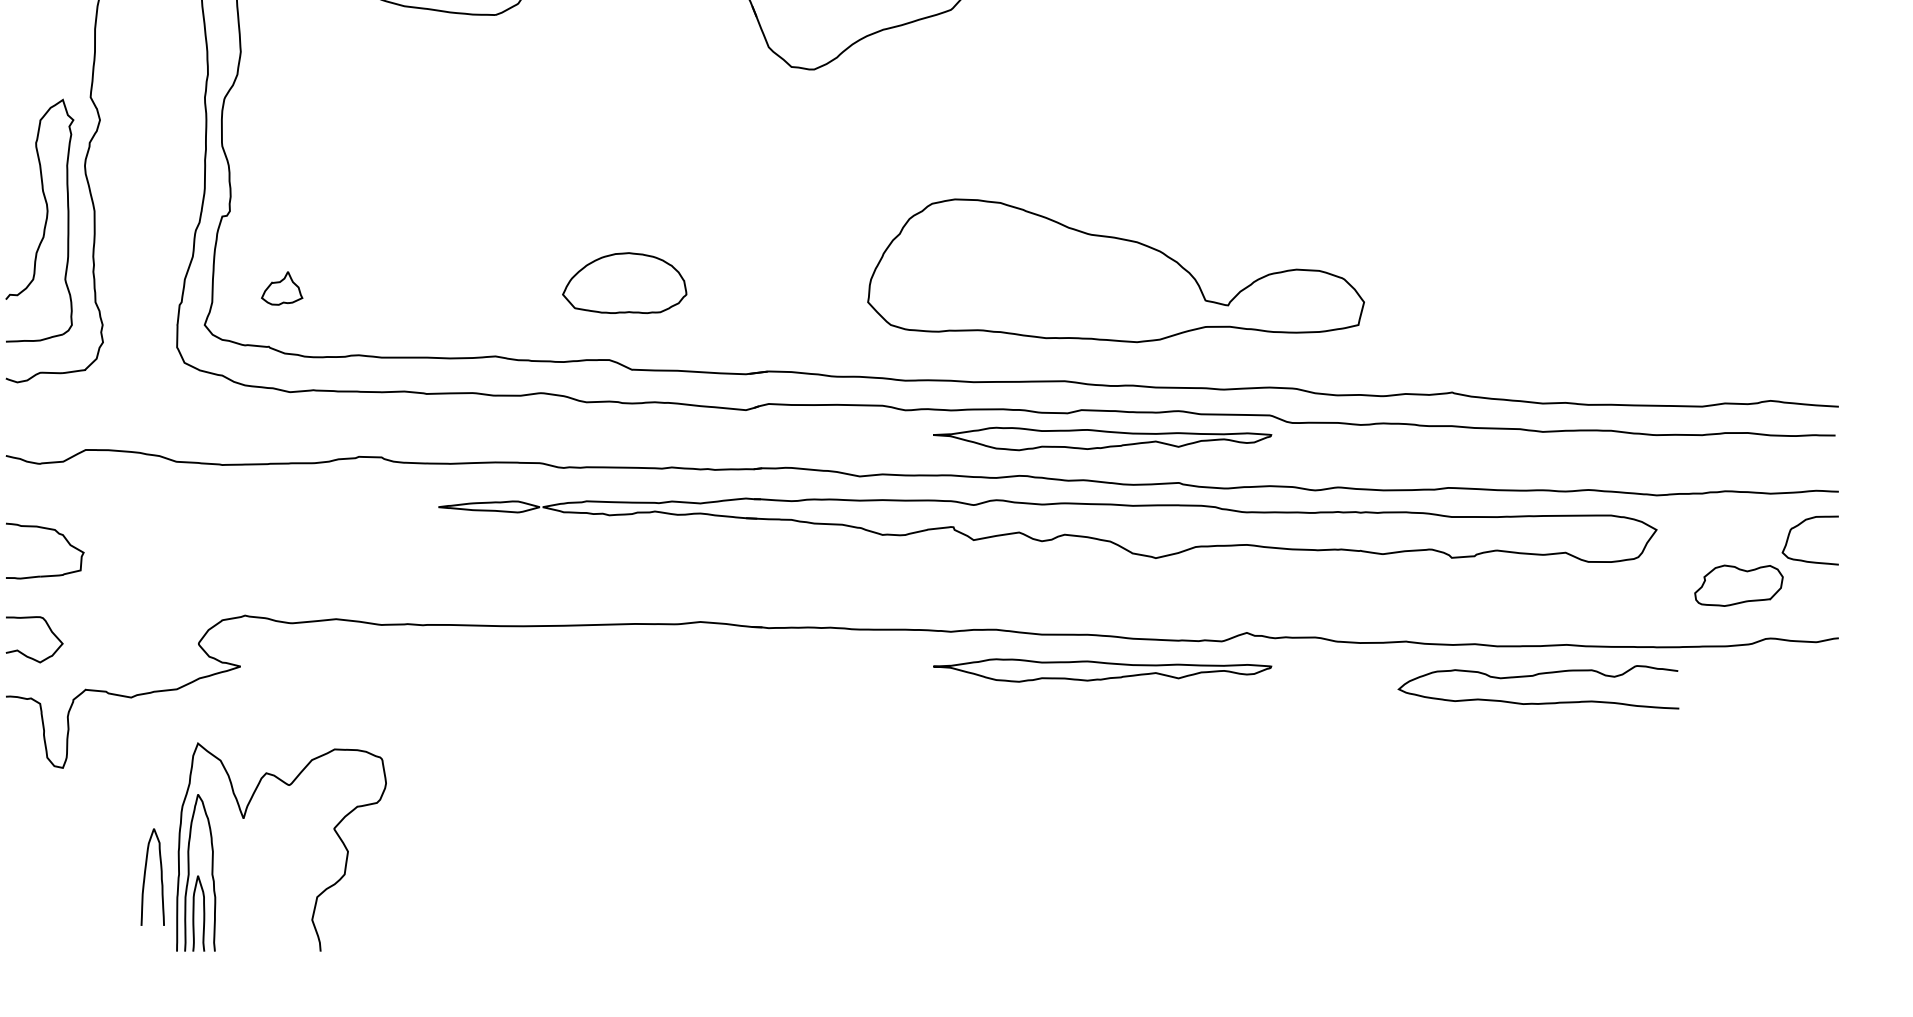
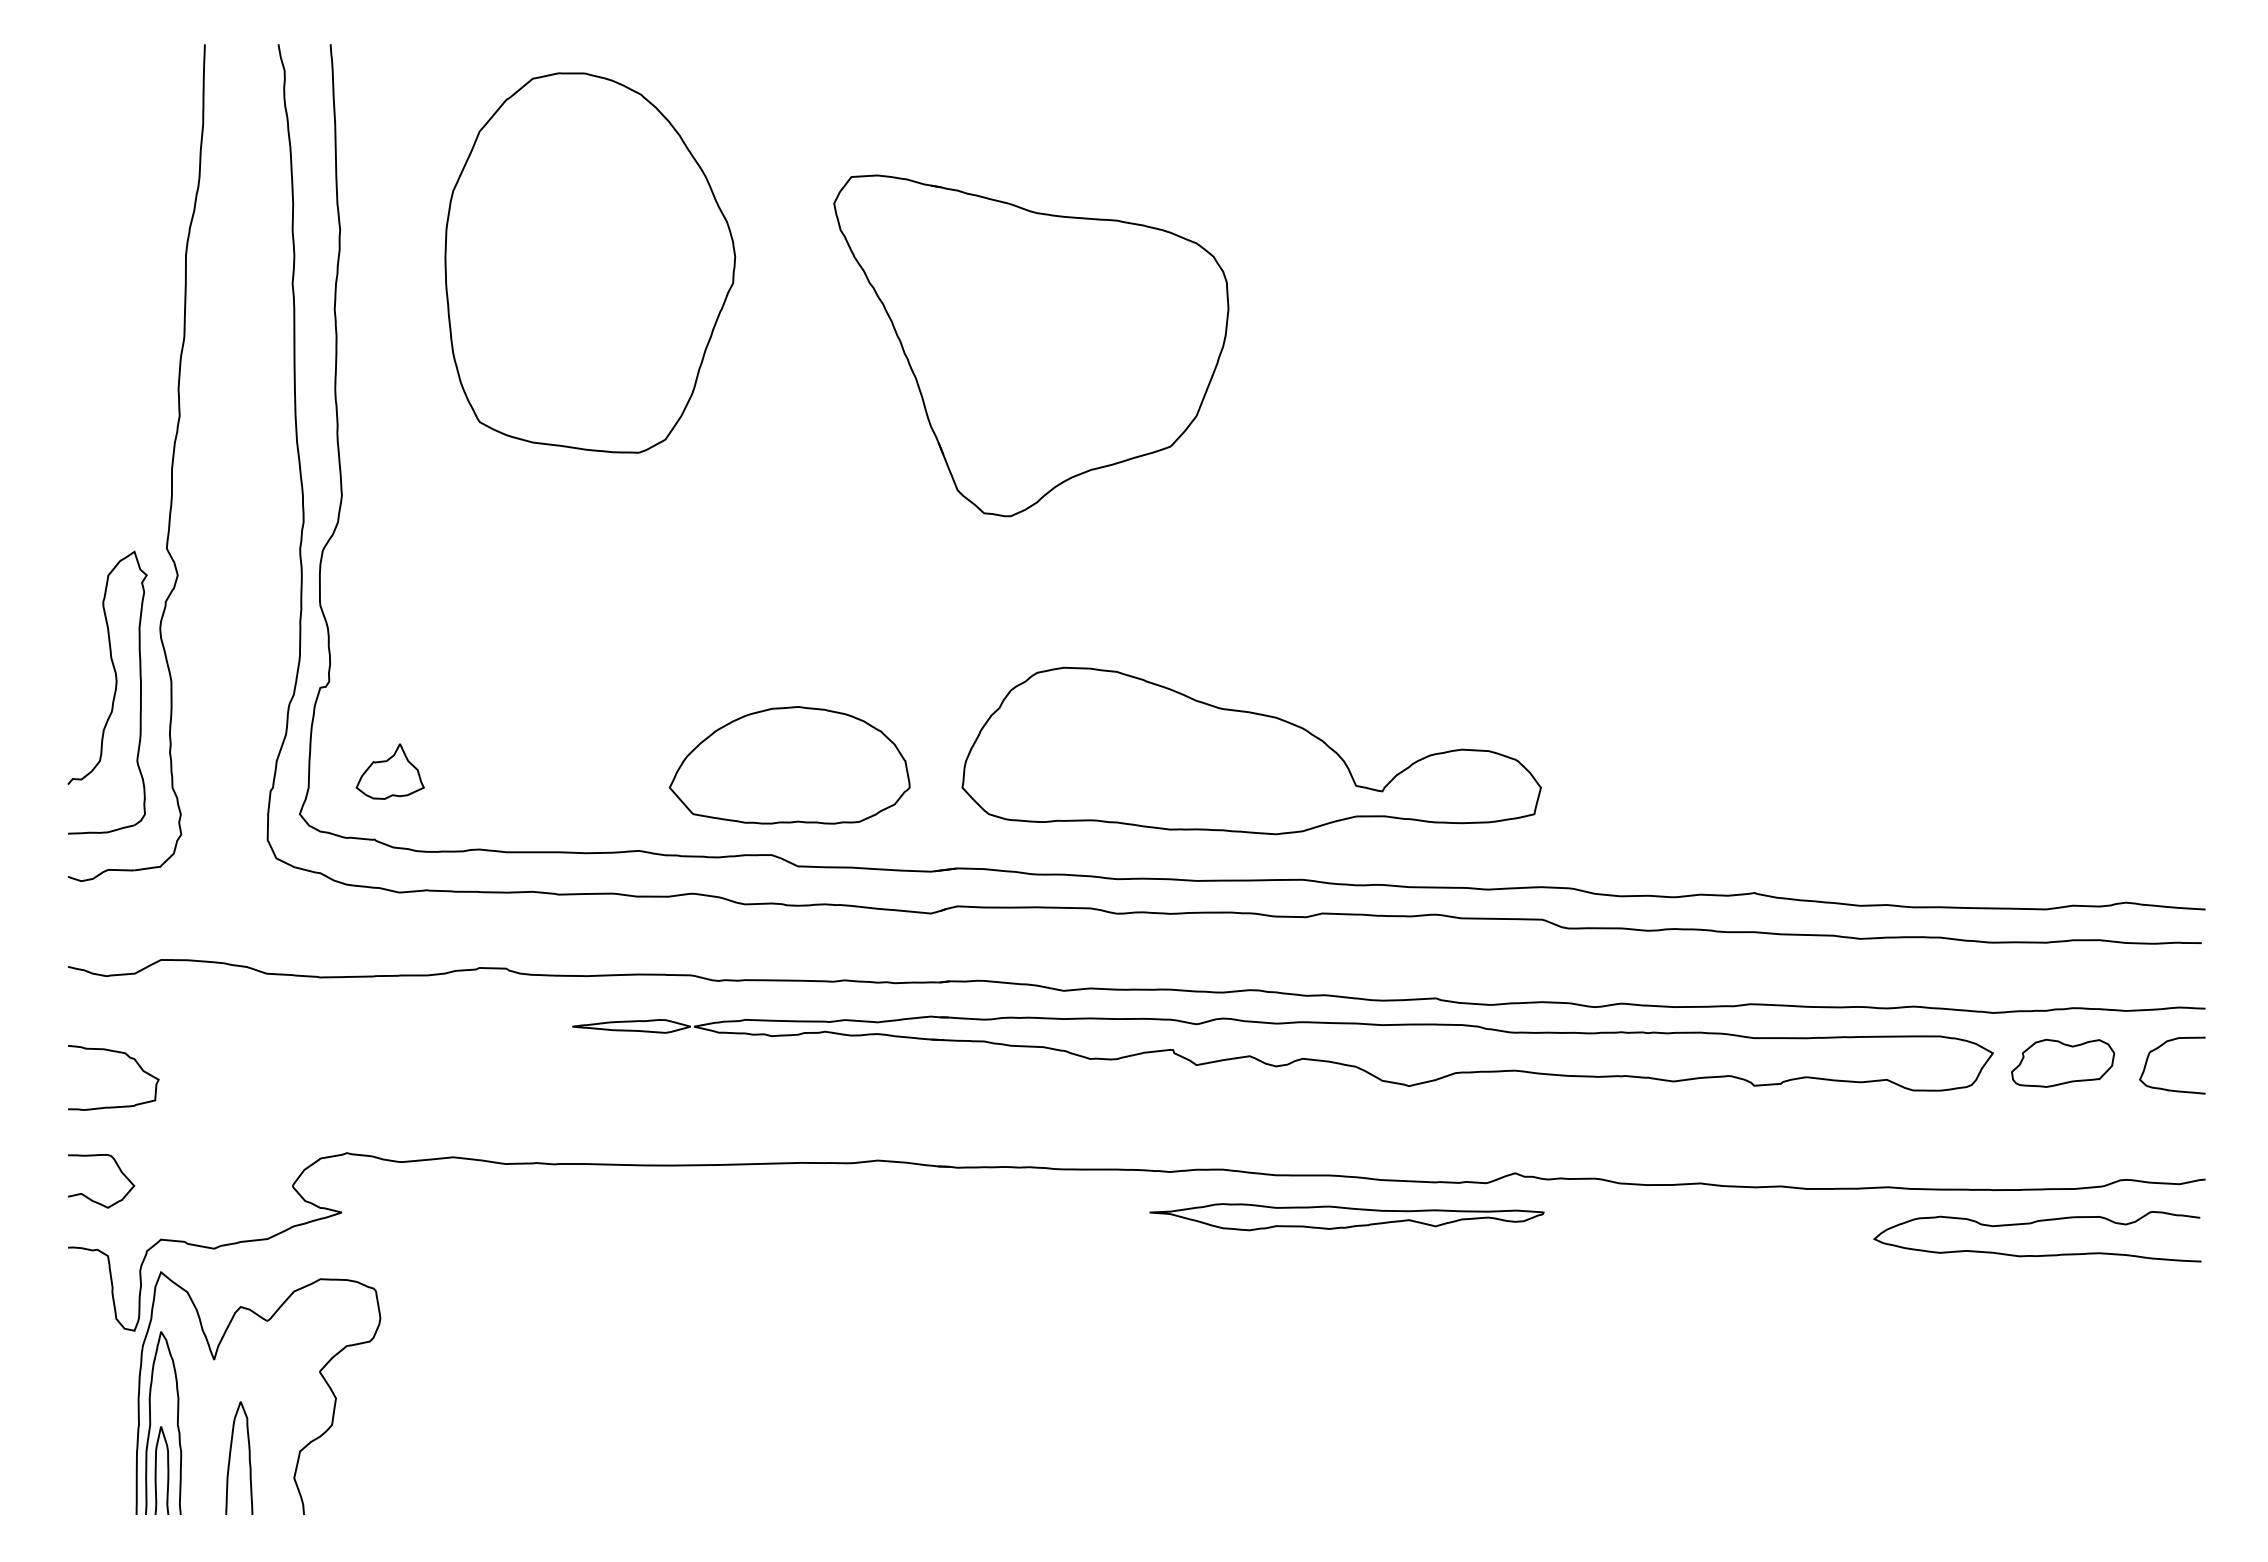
part: (1115, 270) -> (1251, 750), moved
part: (624, 283) -> (789, 765), size x1.67
part: (281, 288) -> (389, 771), size x1.43
part: (1102, 439) -> (1346, 947), removed
part: (1739, 585) -> (2063, 1062), moved
curve: (1536, 675) -> (2034, 1223), moved
part: (244, 818) -> (215, 1359), moved

